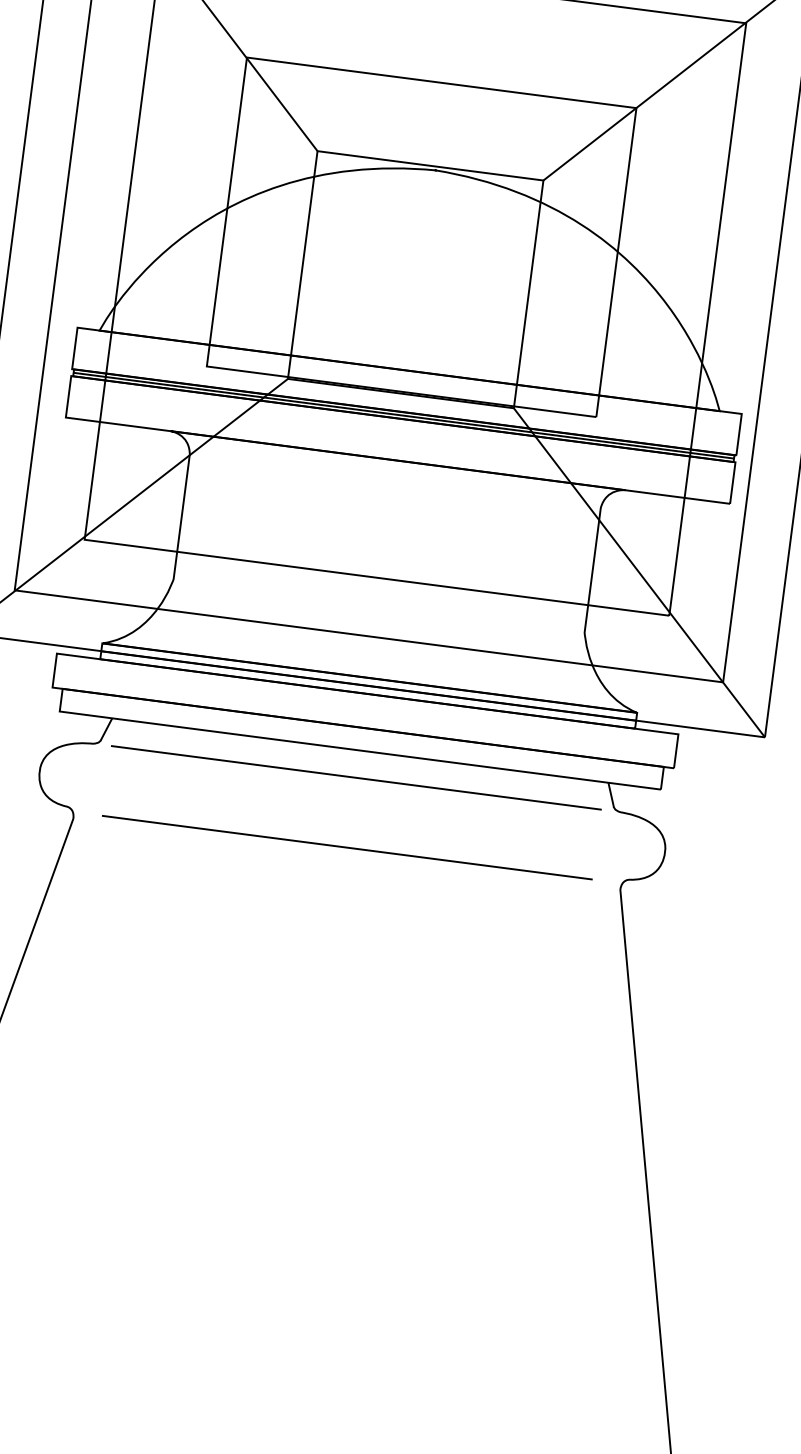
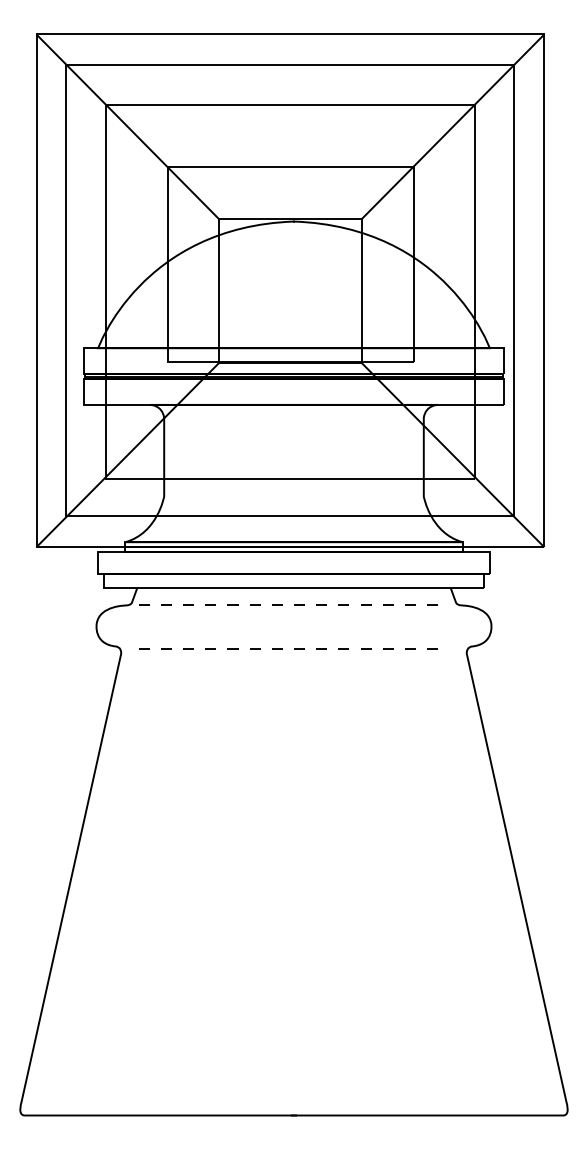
line: (355, 778) -> (293, 605), solid -> dashed
line: (346, 847) -> (293, 649), solid -> dashed

